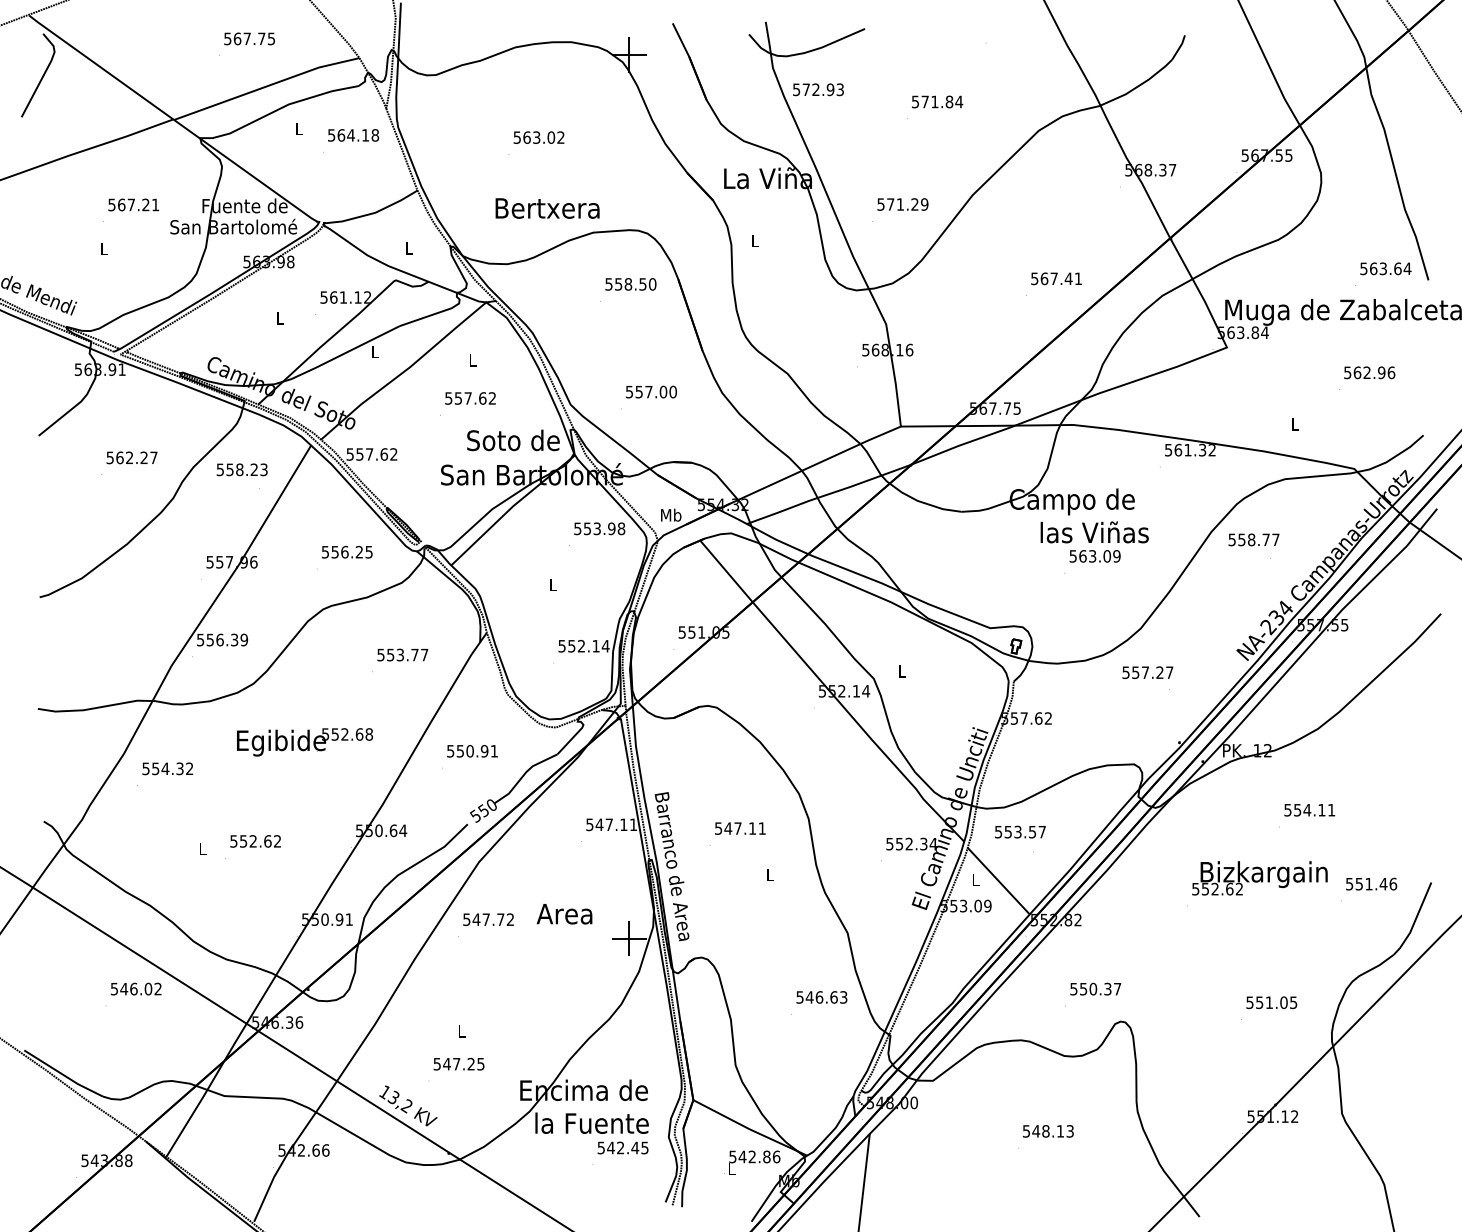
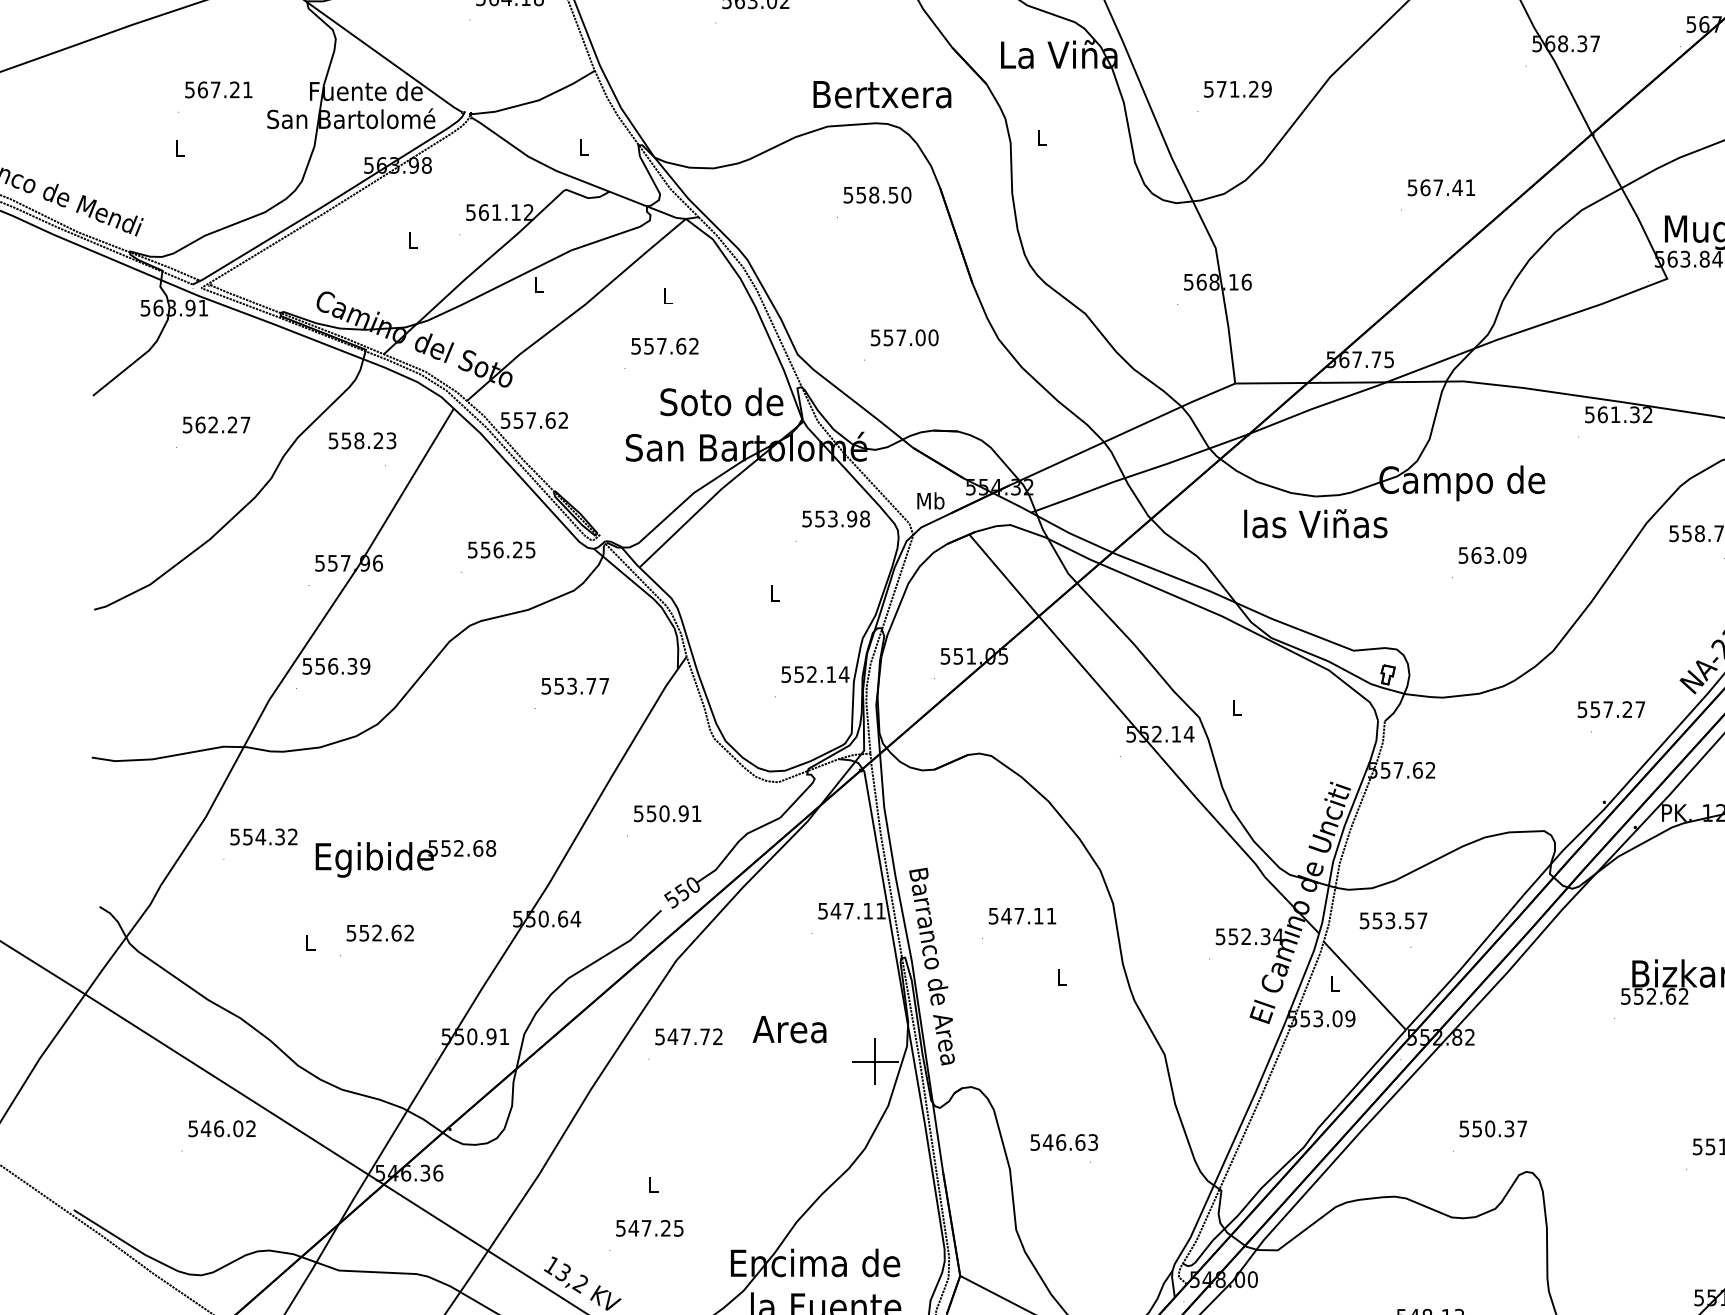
text: (547, 208) -> (882, 94), moved
text: (1094, 532) -> (1315, 523), moved
text: (1147, 672) -> (1610, 709), moved
text: (304, 742) -> (405, 859), moved
text: (821, 997) -> (1063, 1142), moved

